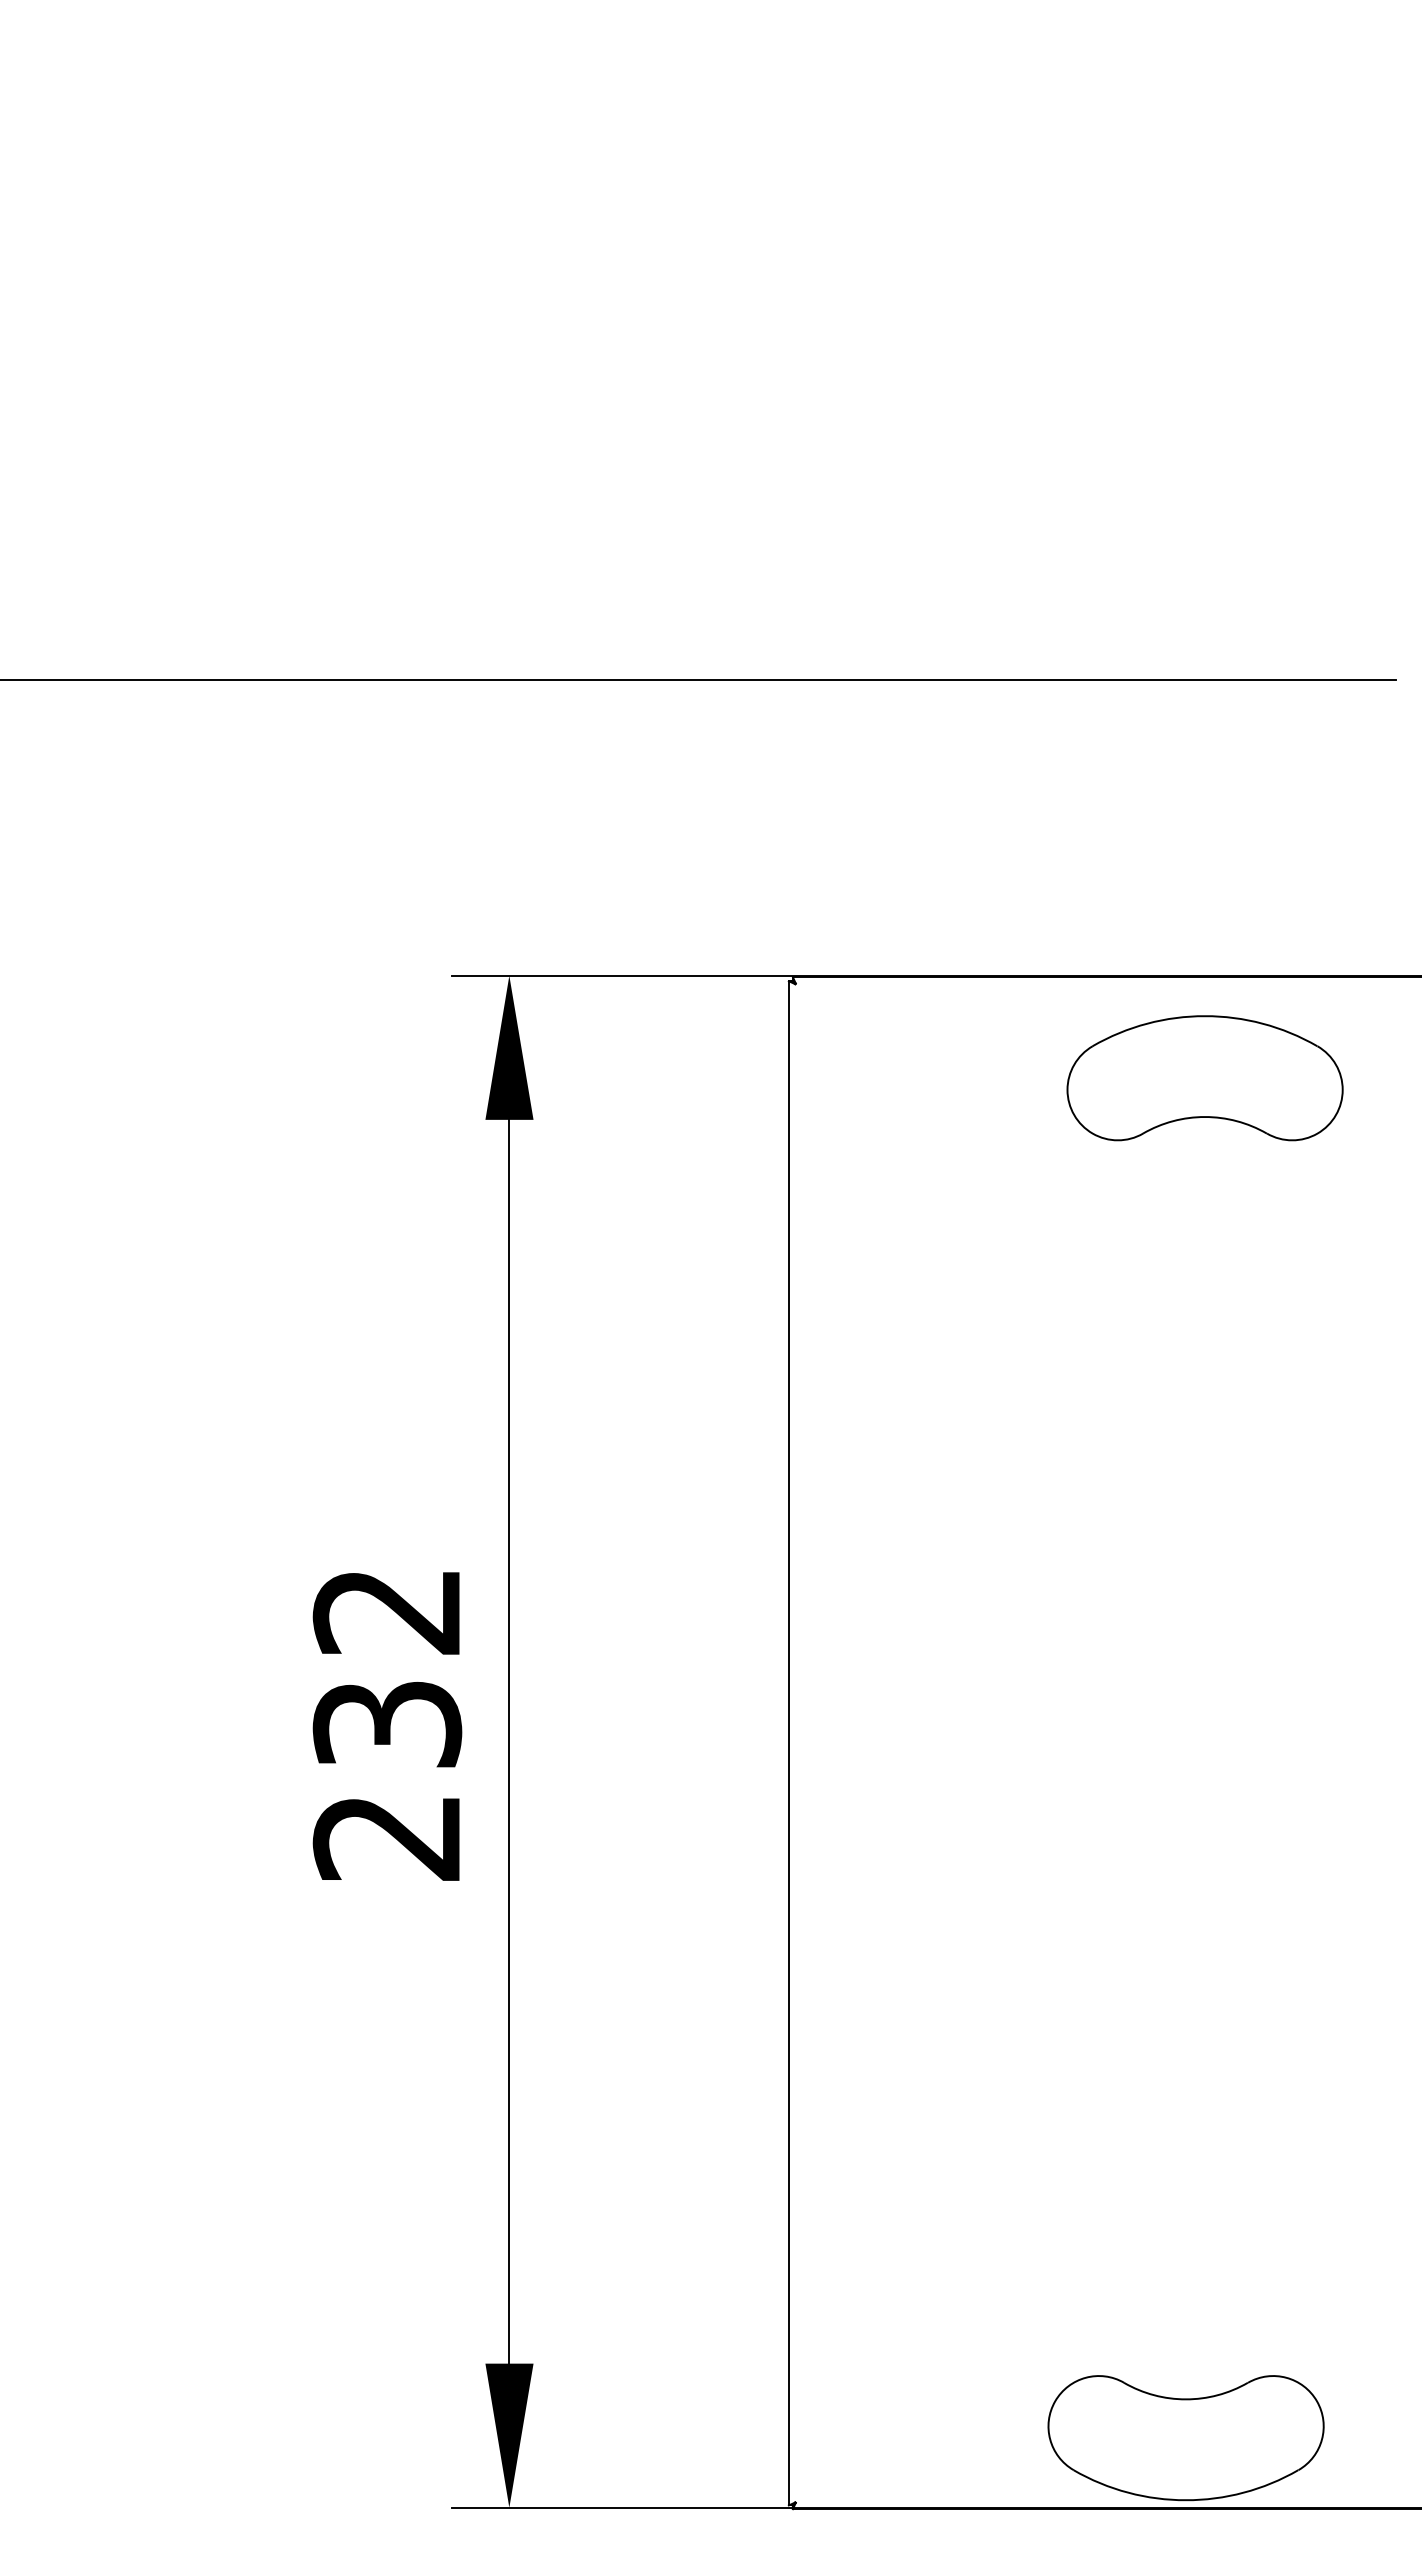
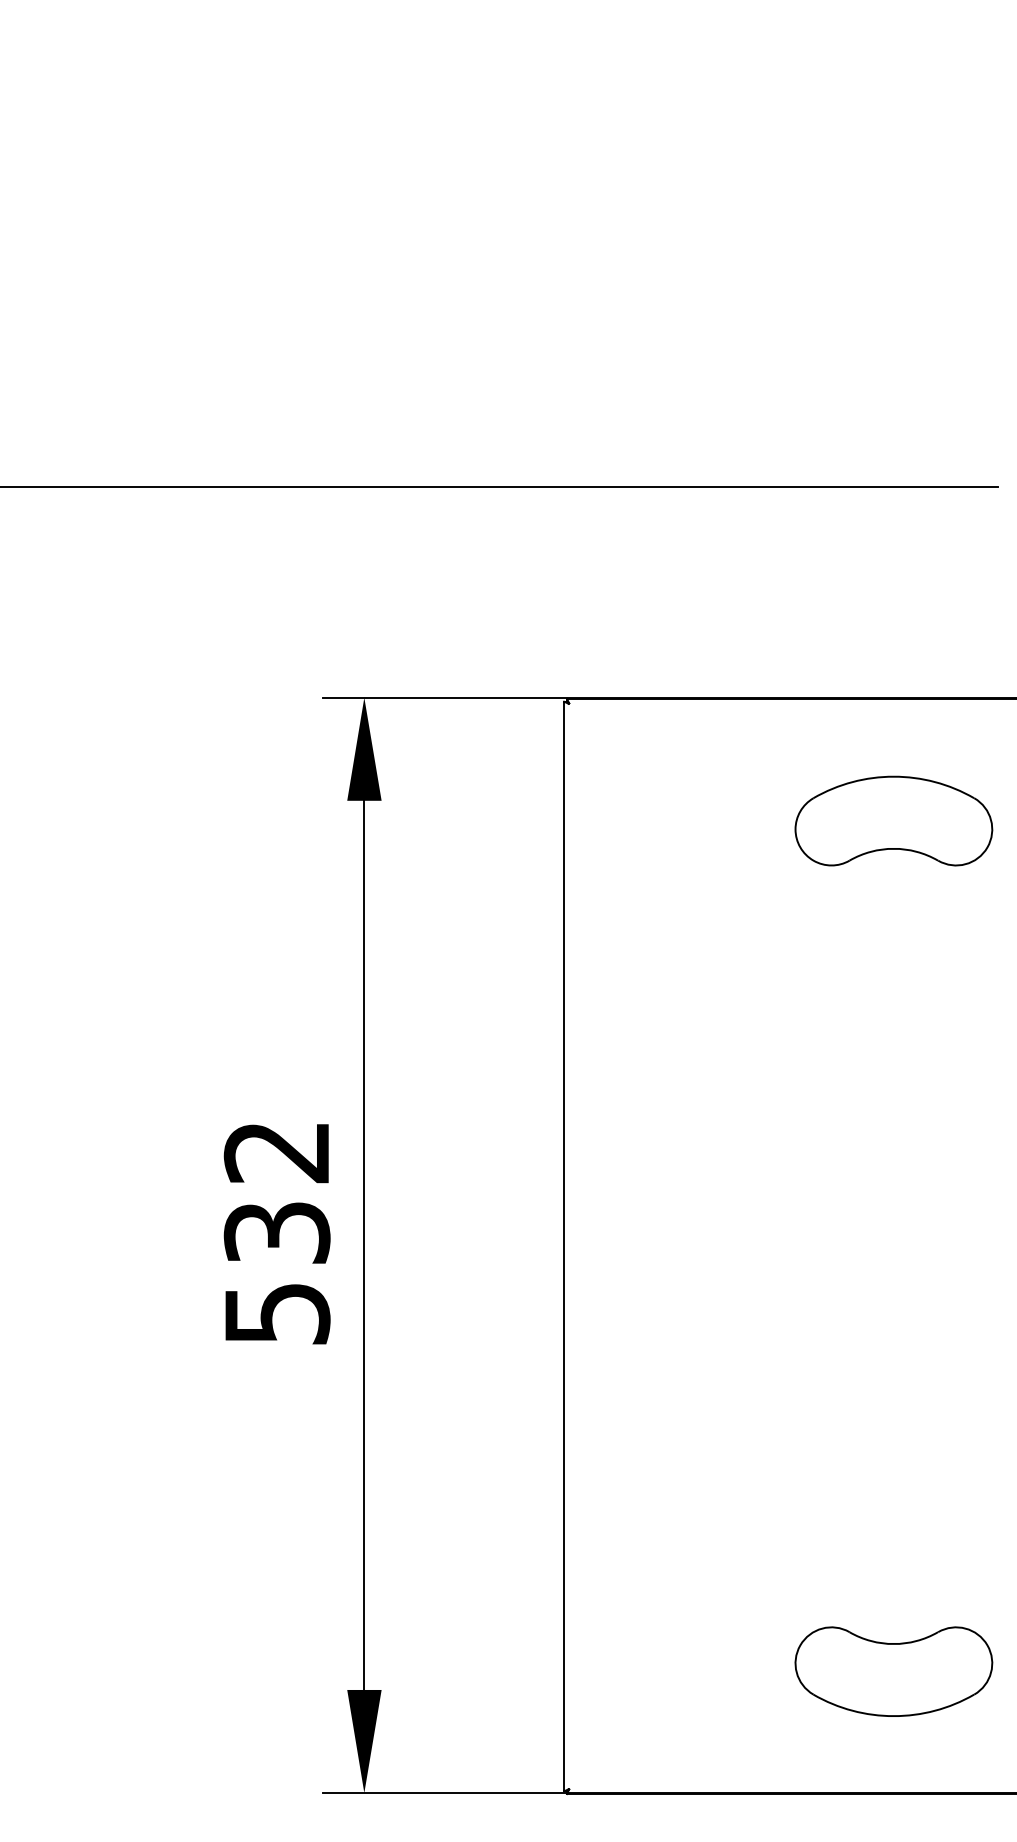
part: (1204, 1078) -> (893, 821), moved
text: (387, 1838) -> (277, 1314), 232 -> 532
part: (1185, 2438) -> (893, 1672), moved

